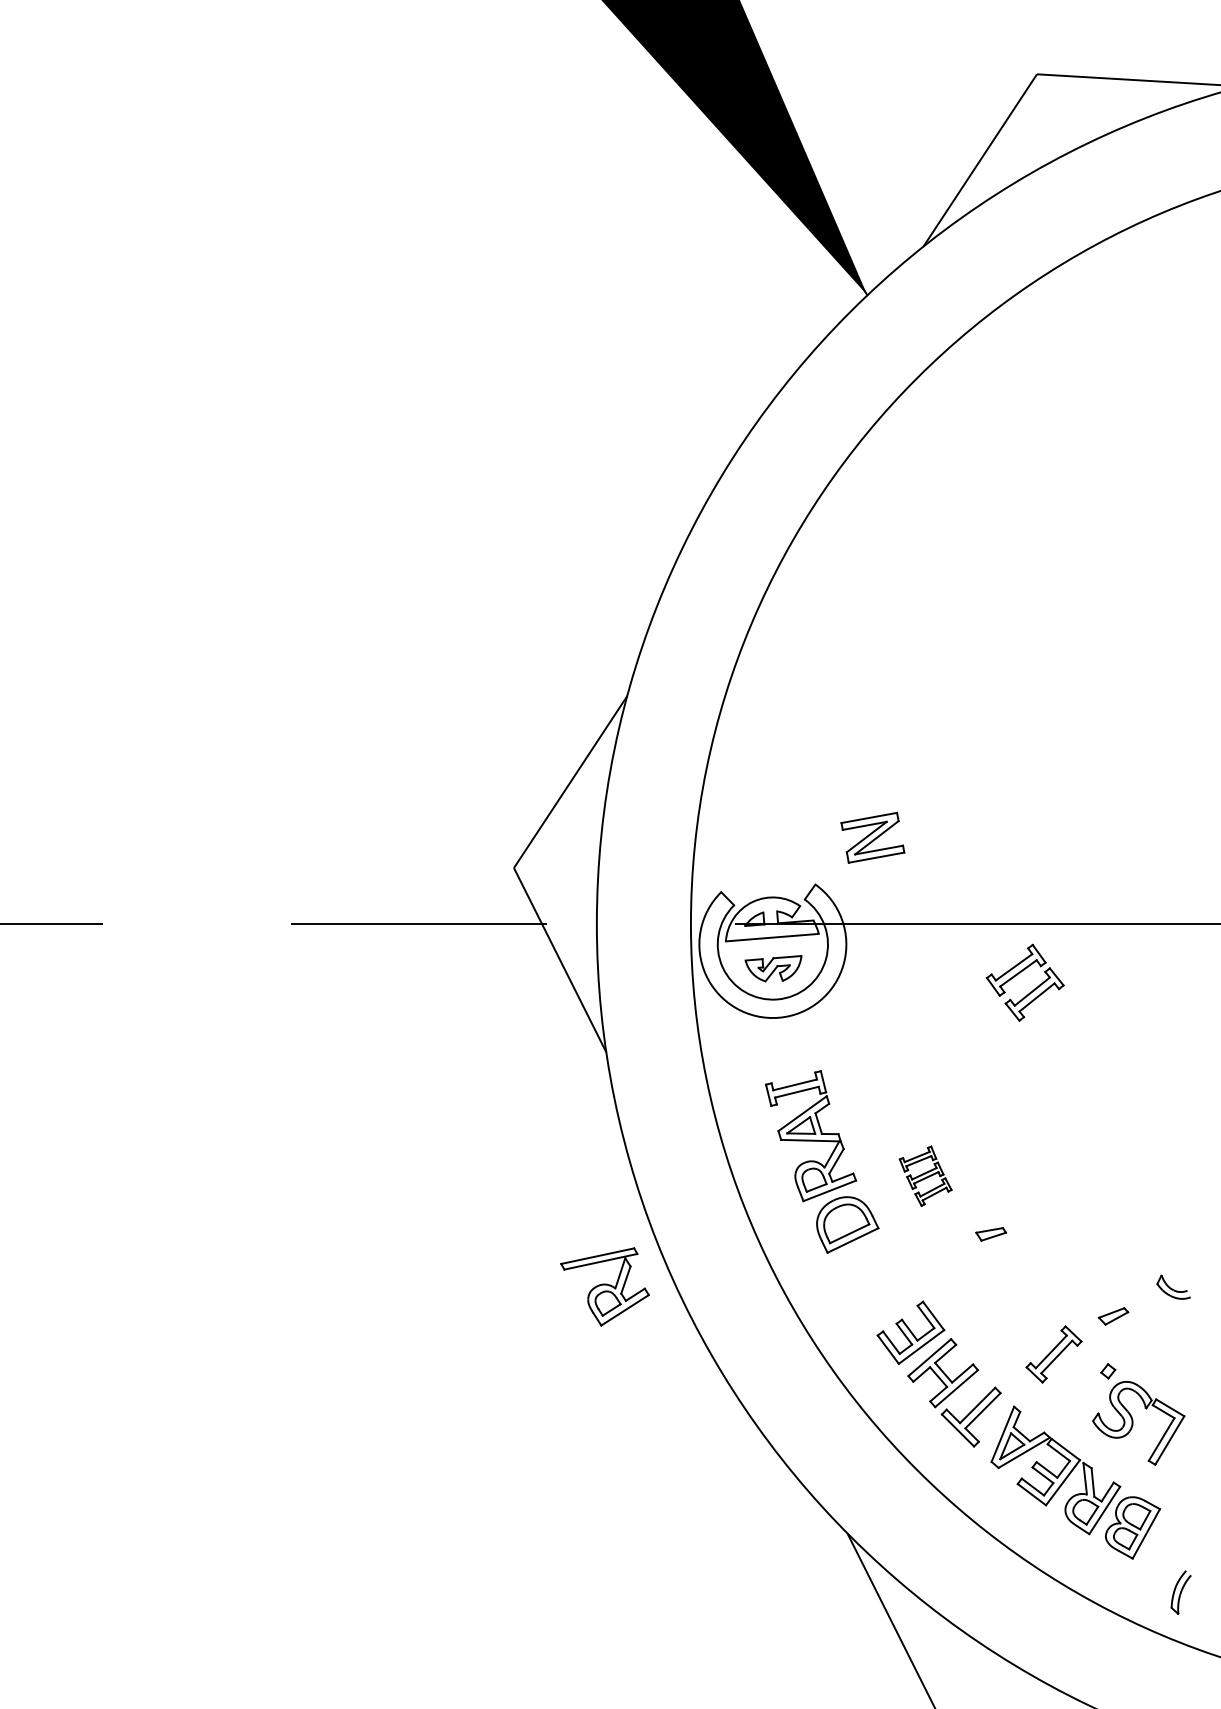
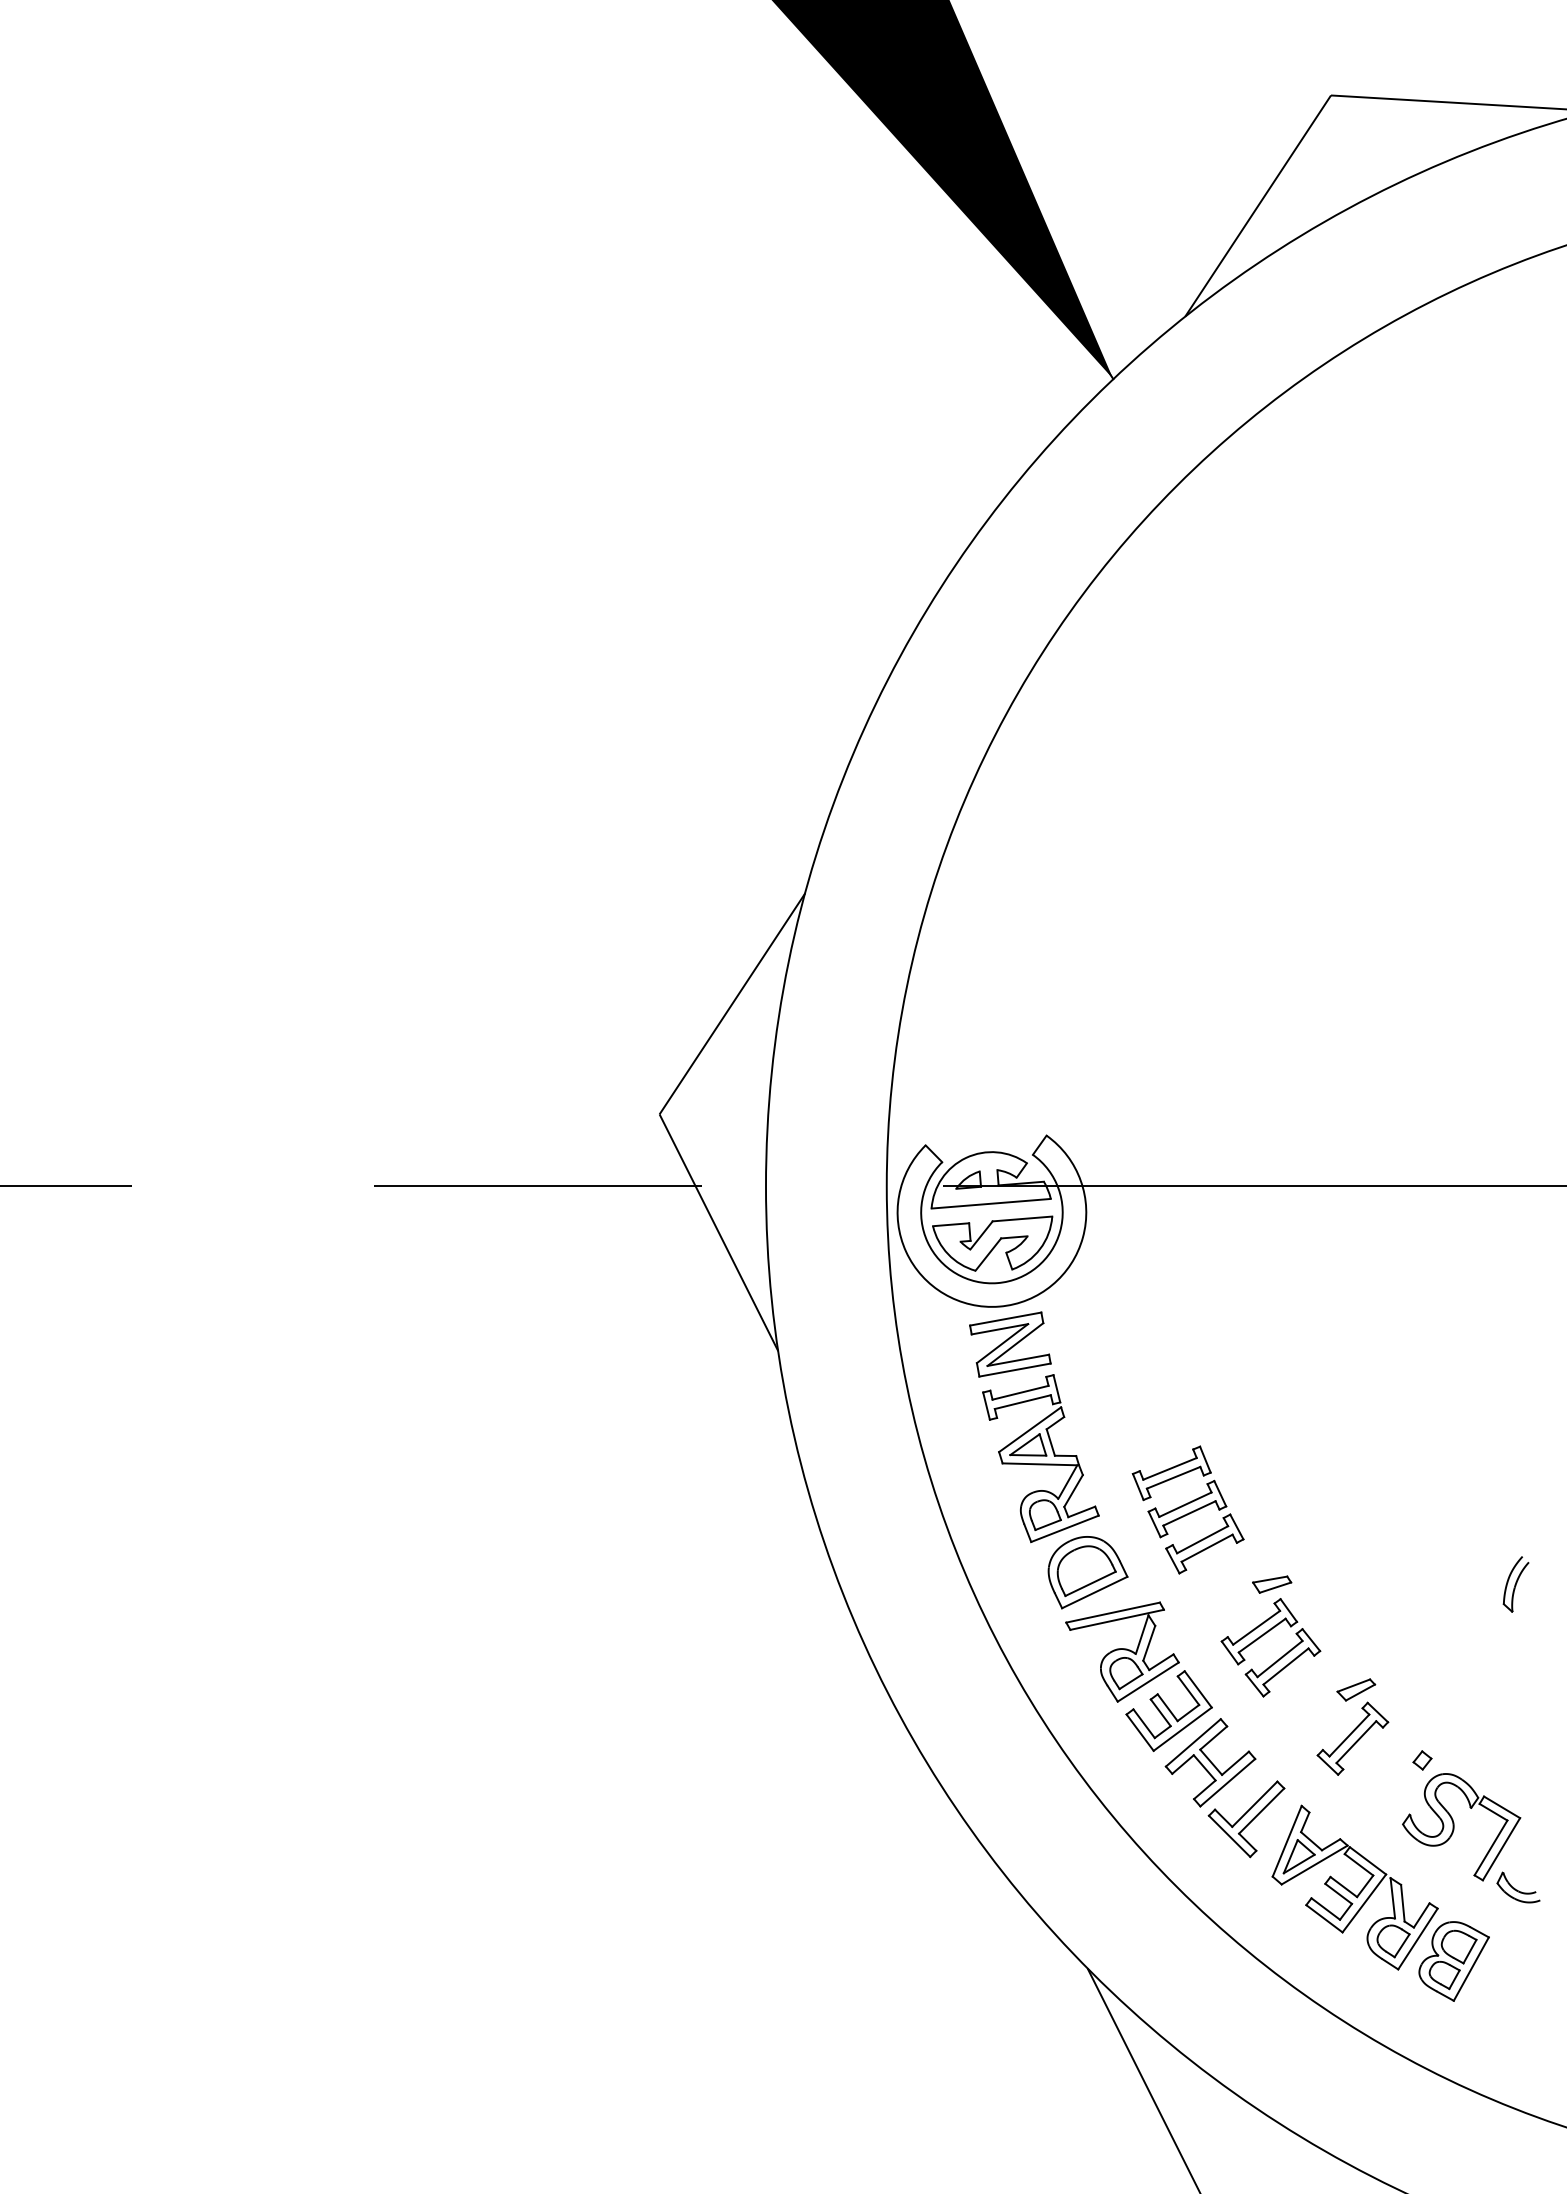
part: (873, 837) -> (1010, 1344), moved
part: (773, 968) -> (992, 1243), size x1.67
part: (1020, 973) -> (1264, 1635), moved
part: (925, 1175) -> (1187, 1509), size x1.67
part: (605, 1286) -> (1122, 1651), moved
part: (1173, 1287) -> (1518, 1887), moved
part: (1113, 1316) -> (1356, 1689), moved
part: (1180, 1592) -> (1515, 1584), moved

